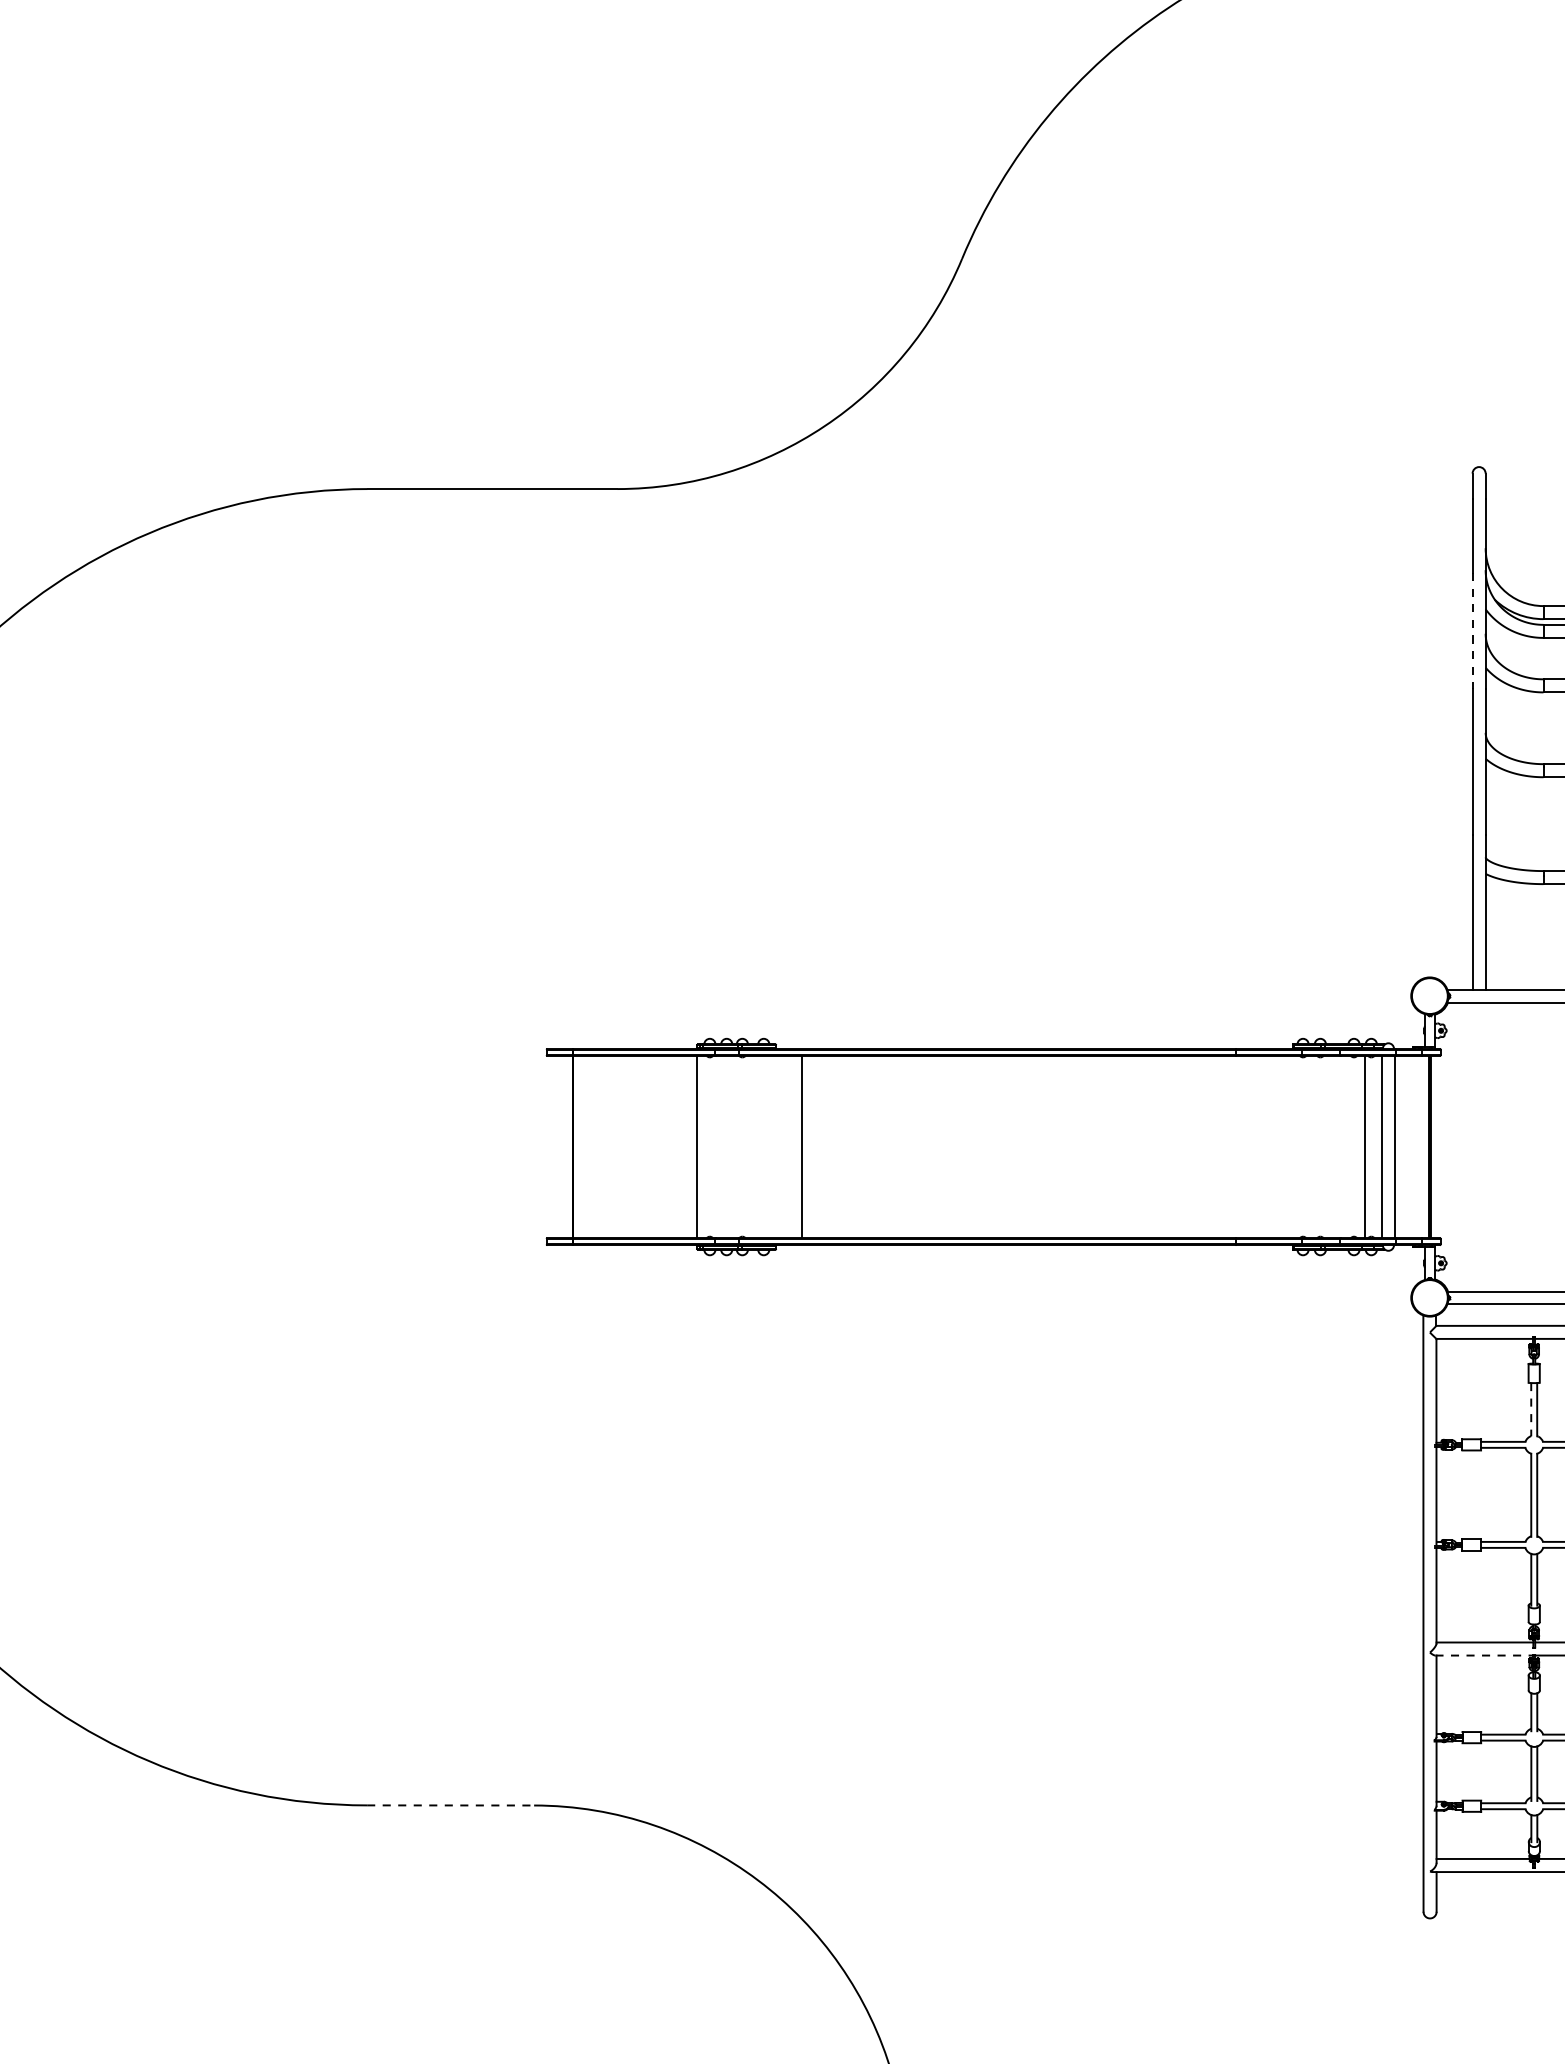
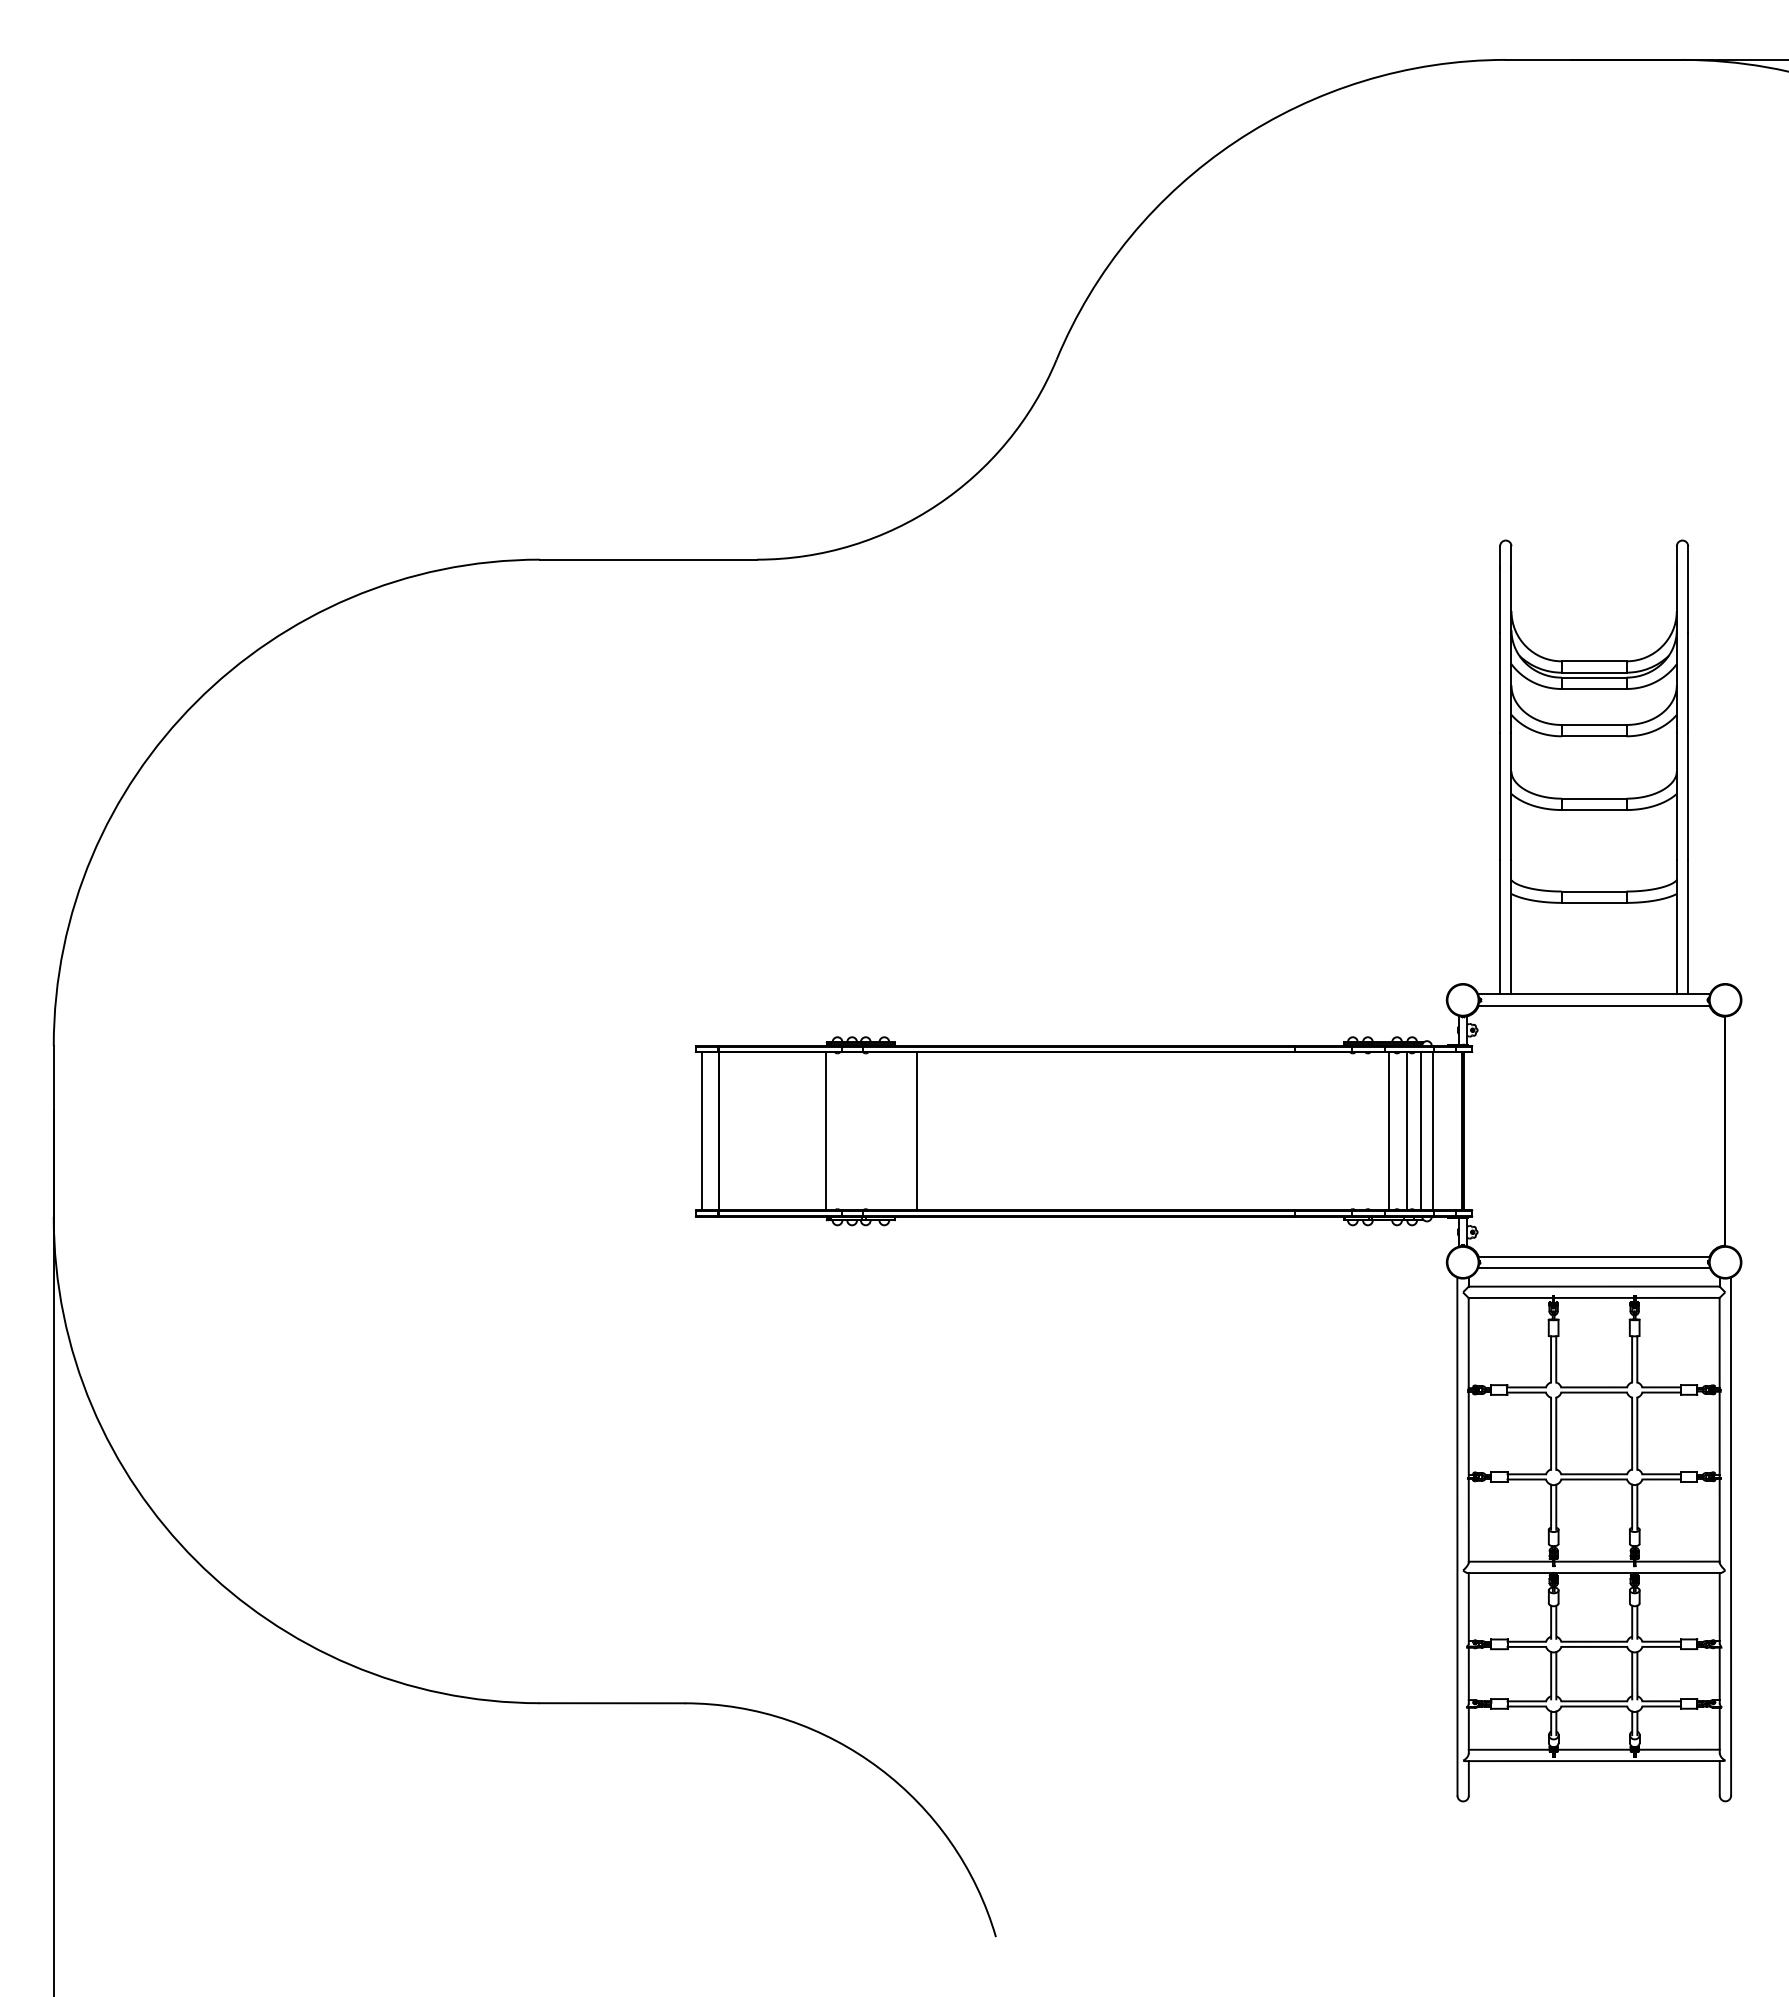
line: (1473, 631) -> (1500, 683), dashed -> solid
line: (554, 1147) -> (702, 1131), added
line: (1345, 1147) -> (1389, 1131), added
line: (1531, 1409) -> (1551, 1359), dashed -> solid
line: (1484, 1656) -> (1510, 1573), dashed -> solid
line: (450, 1805) -> (612, 1703), dashed -> solid

